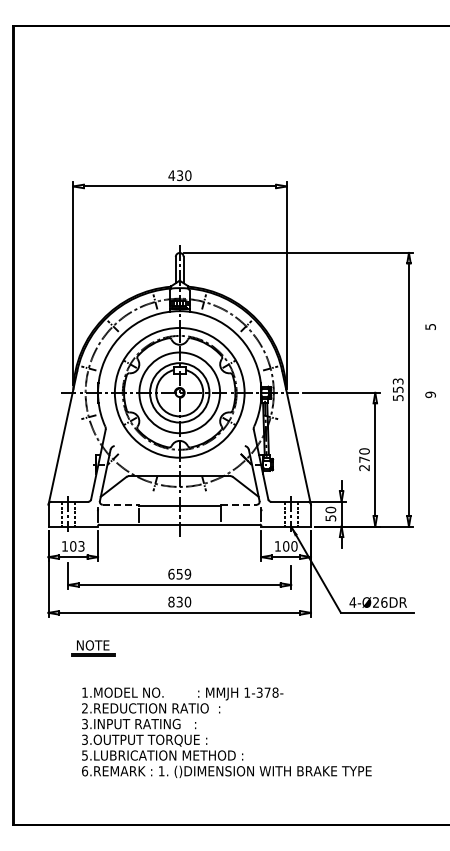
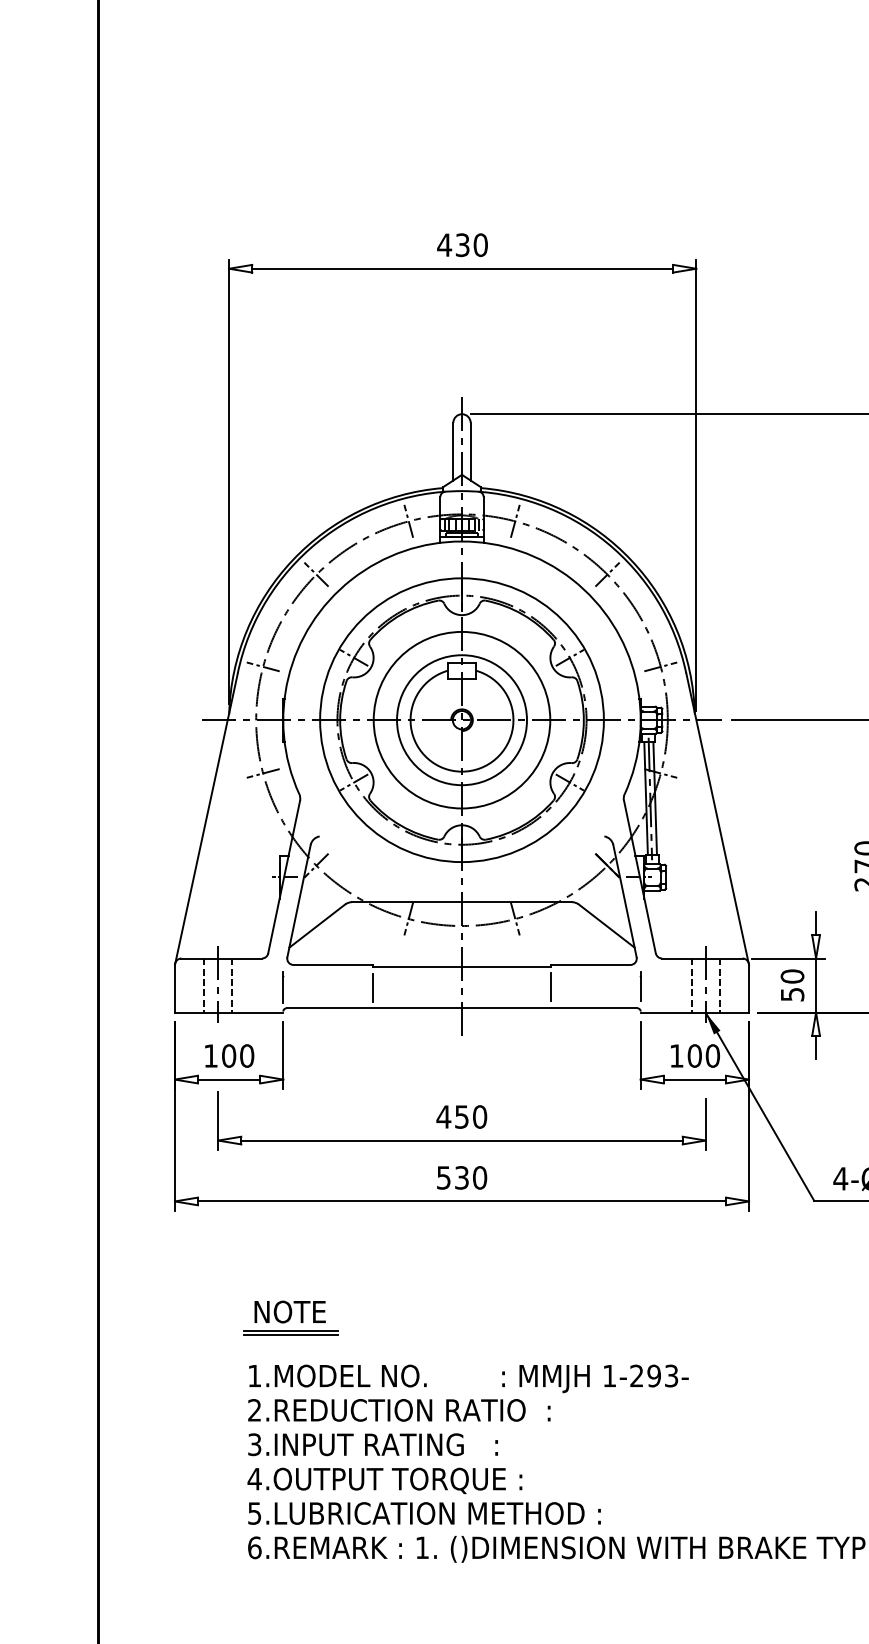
line: (121, 504) -> (334, 964), dashed -> solid
line: (239, 504) -> (592, 964), dashed -> solid
text: (81, 546) -> (247, 1056), 103 -> 100
text: (179, 573) -> (461, 1115), 659 -> 450
text: (171, 601) -> (443, 1176), 830 -> 530
part: (93, 648) -> (290, 1318), moved
text: (267, 692) -> (653, 1375), 1-378- -> 1-293-
text: (84, 739) -> (253, 1478), 3.OUTPUT -> 4.OUTPUT

